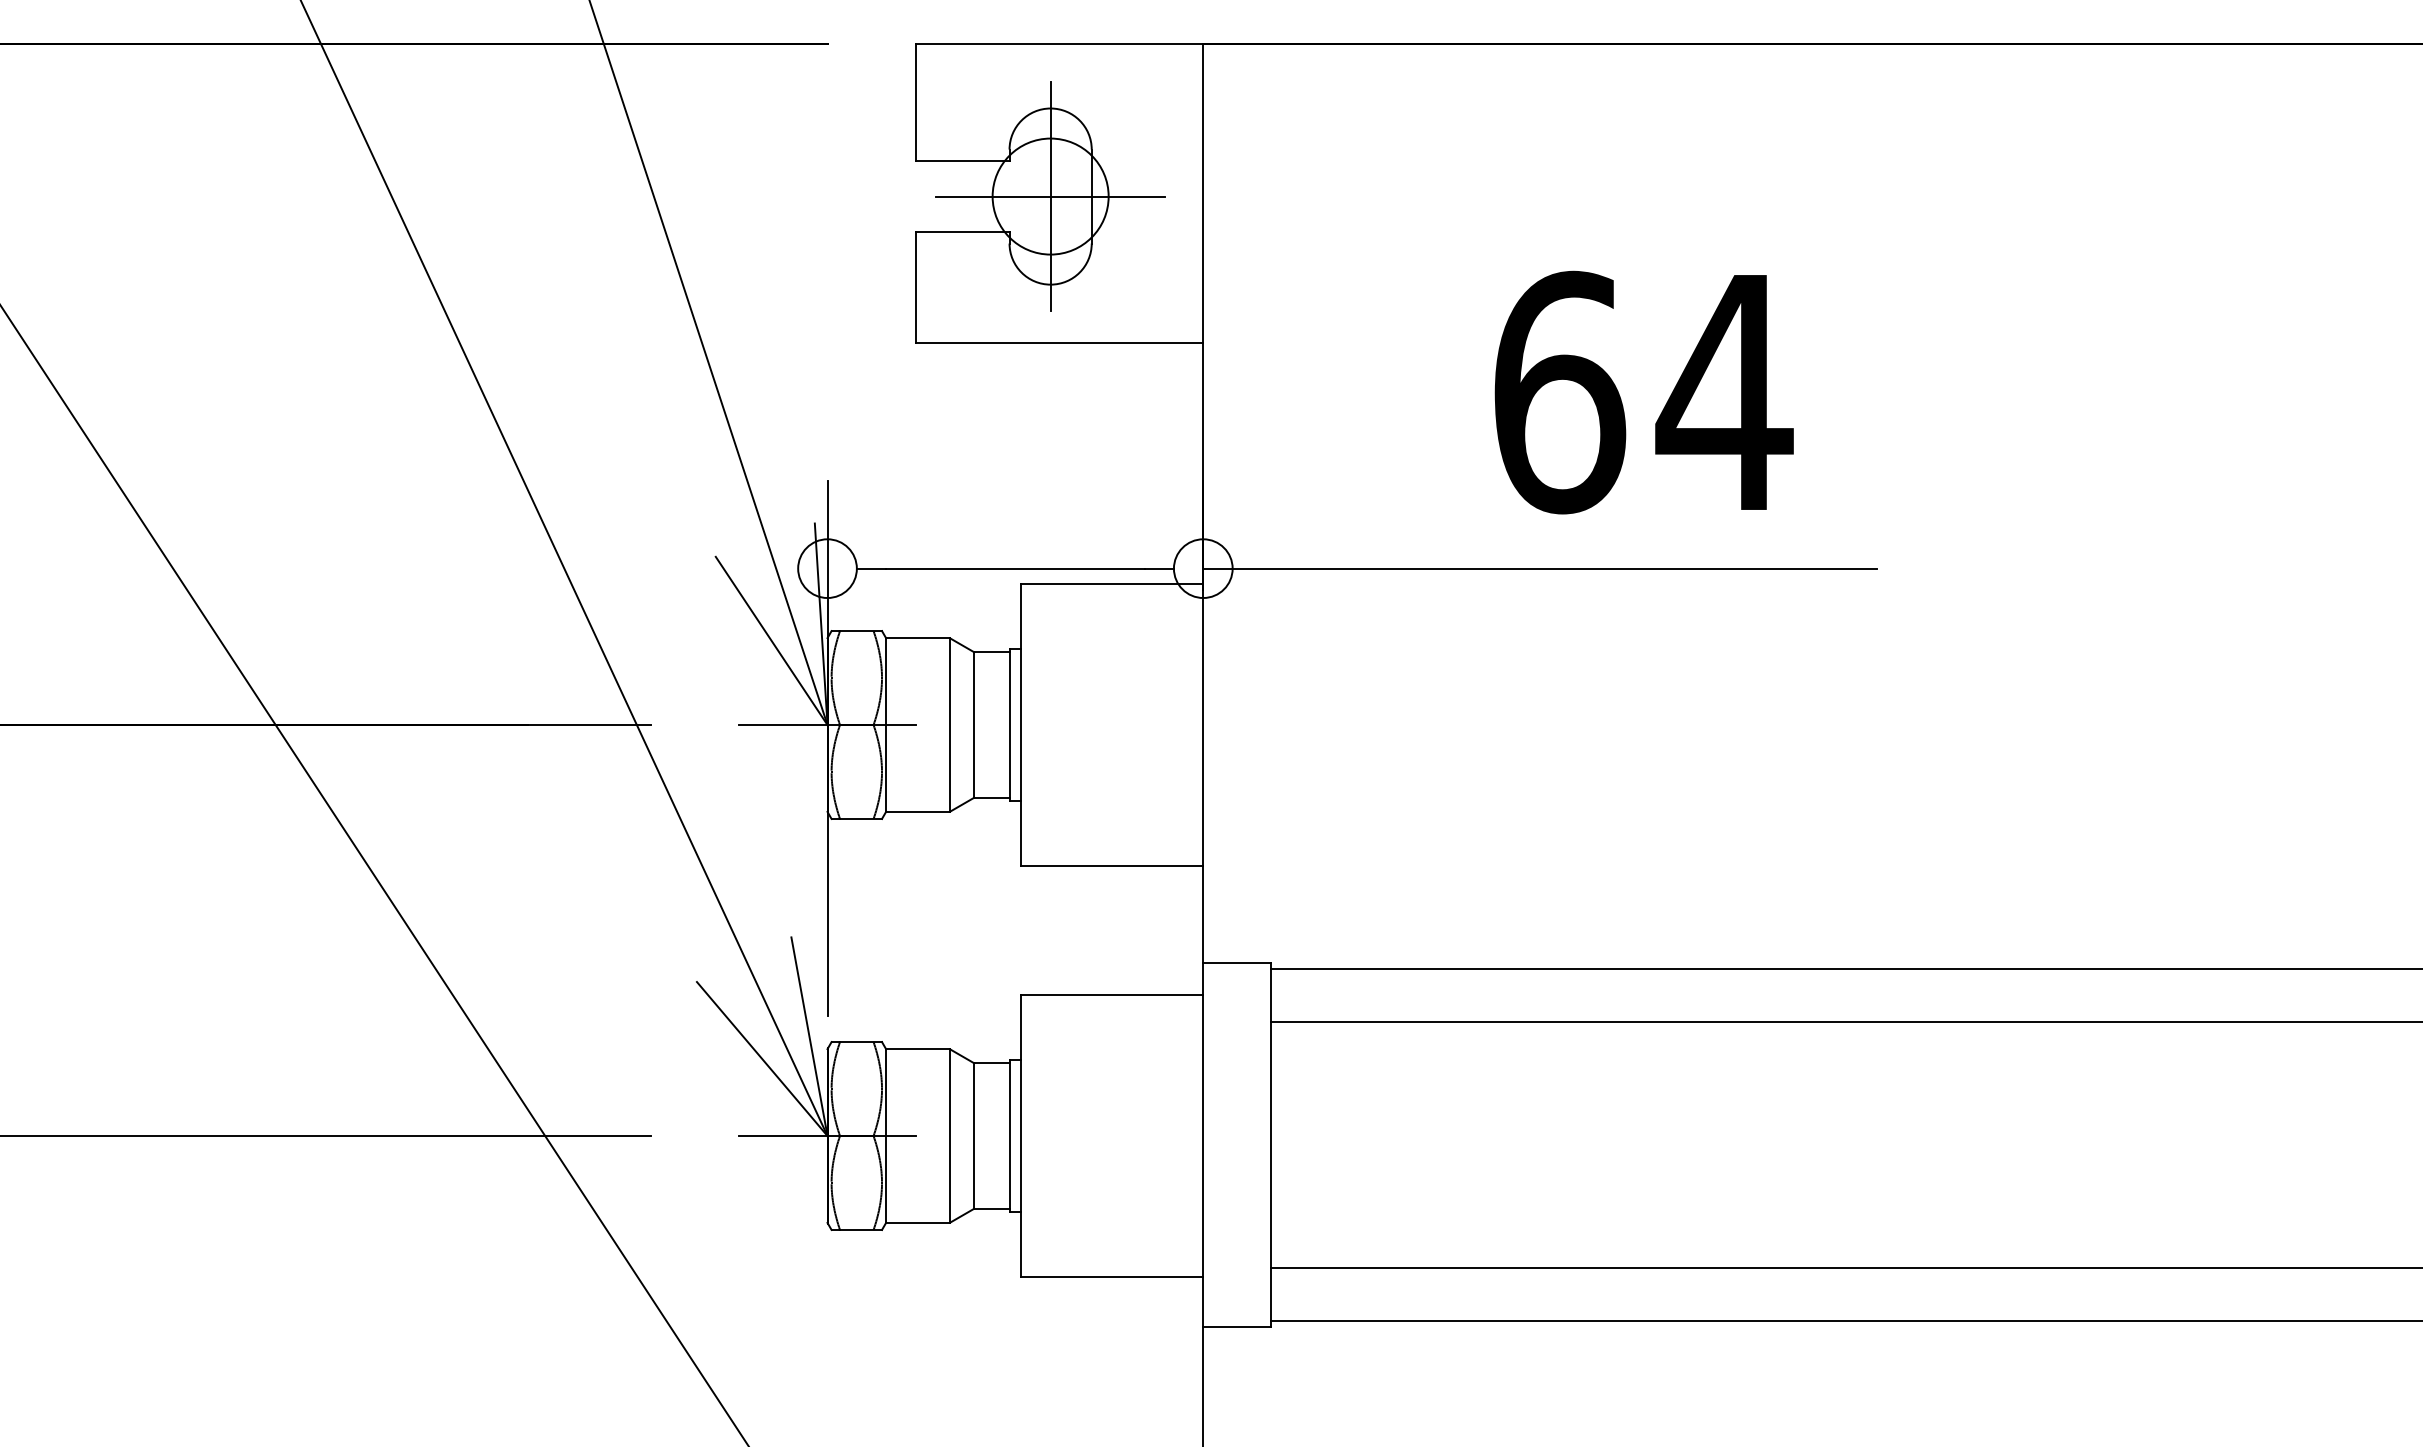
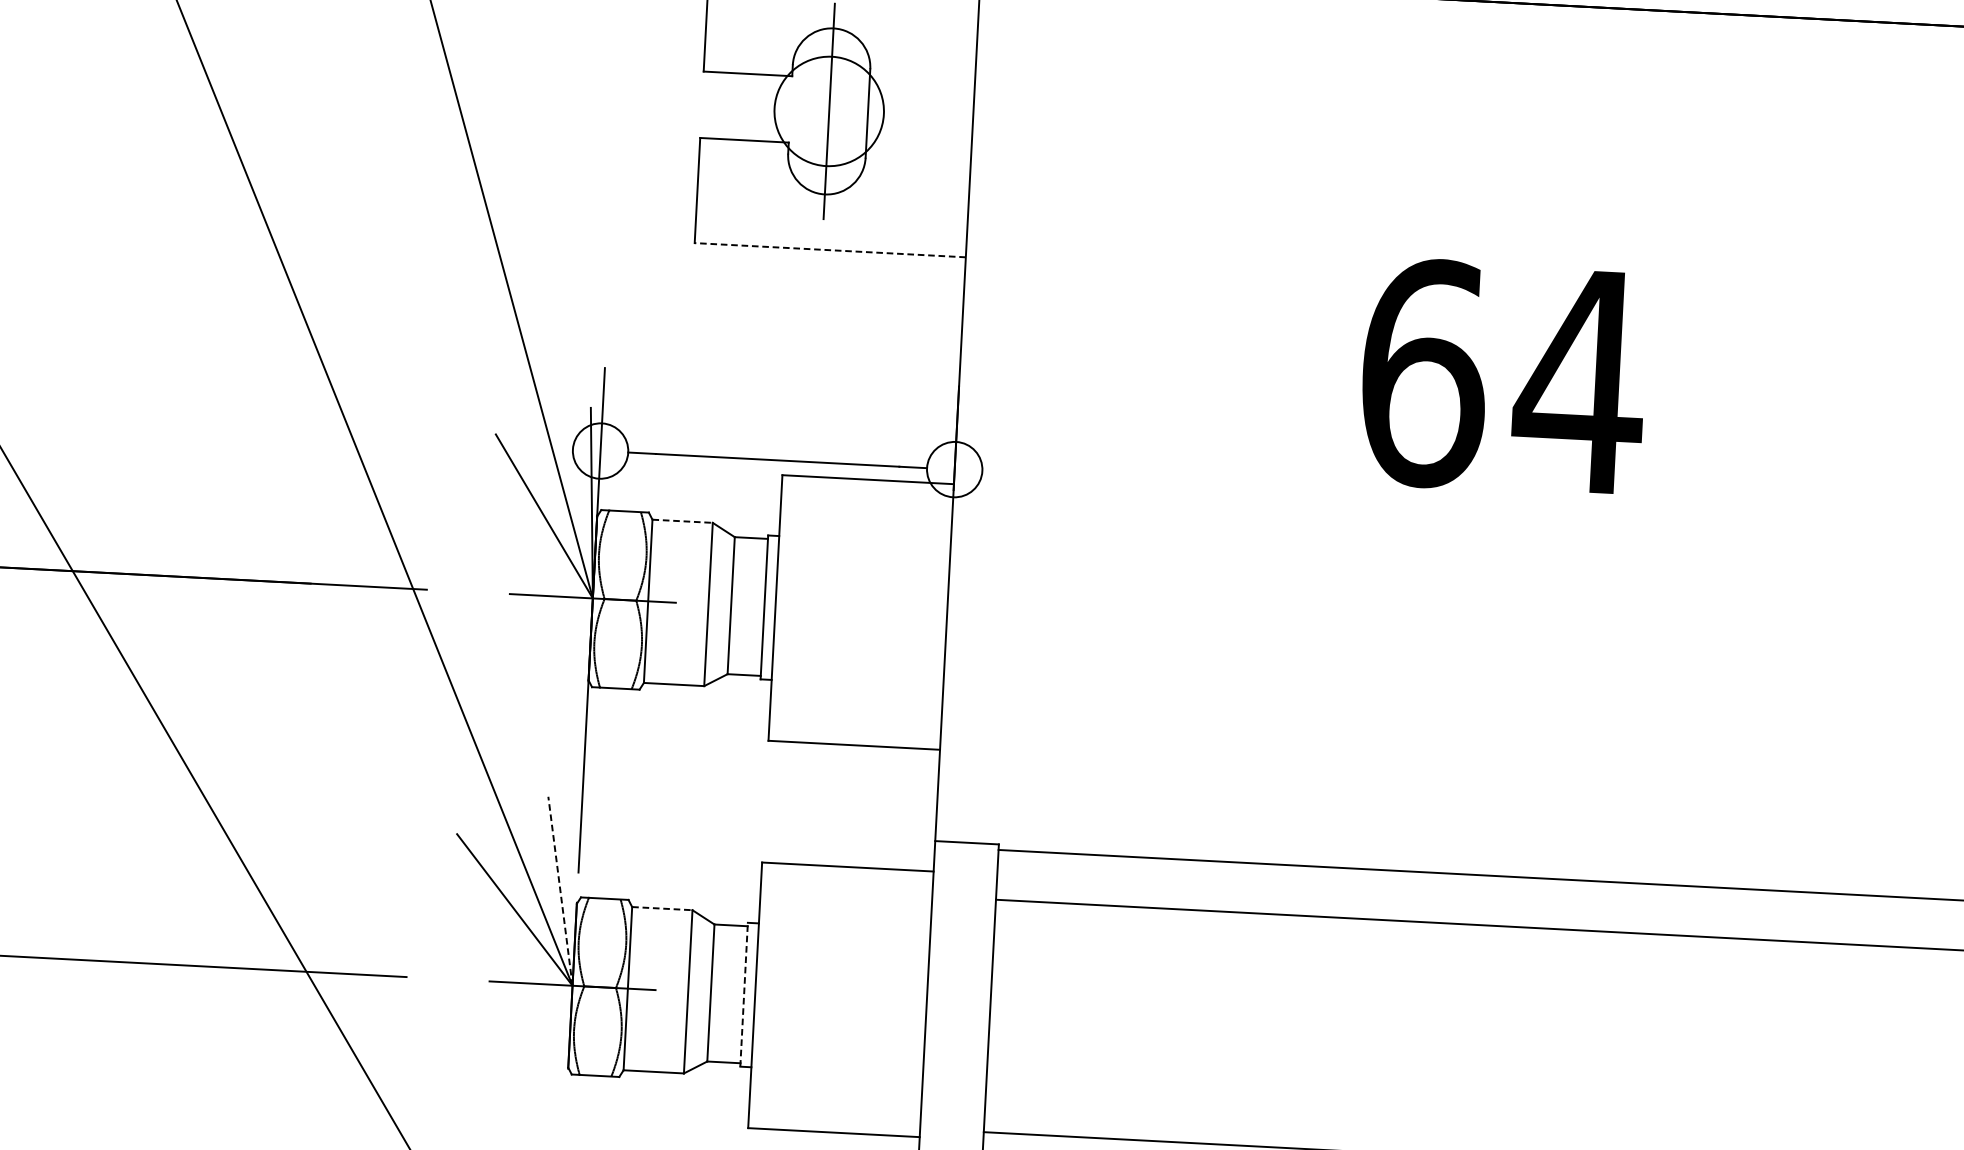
line: (1050, 196) -> (829, 111), removed
line: (1059, 343) -> (830, 250), solid -> dashed
text: (1643, 392) -> (1503, 377), moved
line: (1540, 568) -> (1272, 486), removed
line: (918, 638) -> (682, 521), solid -> dashed
line: (809, 1036) -> (560, 891), solid -> dashed
line: (918, 1049) -> (662, 908), solid -> dashed
line: (1009, 1135) -> (744, 994), solid -> dashed

